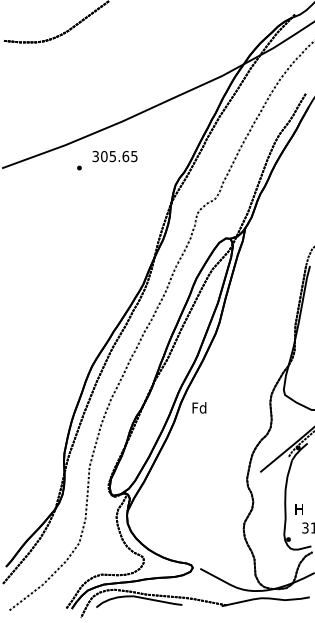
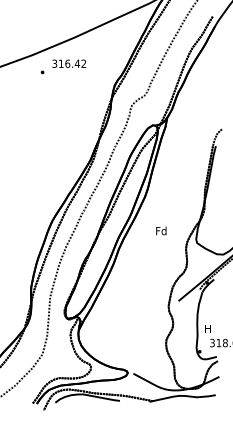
text: (119, 156) -> (72, 63), 305.65 -> 316.42
text: (199, 407) -> (161, 230), moved

